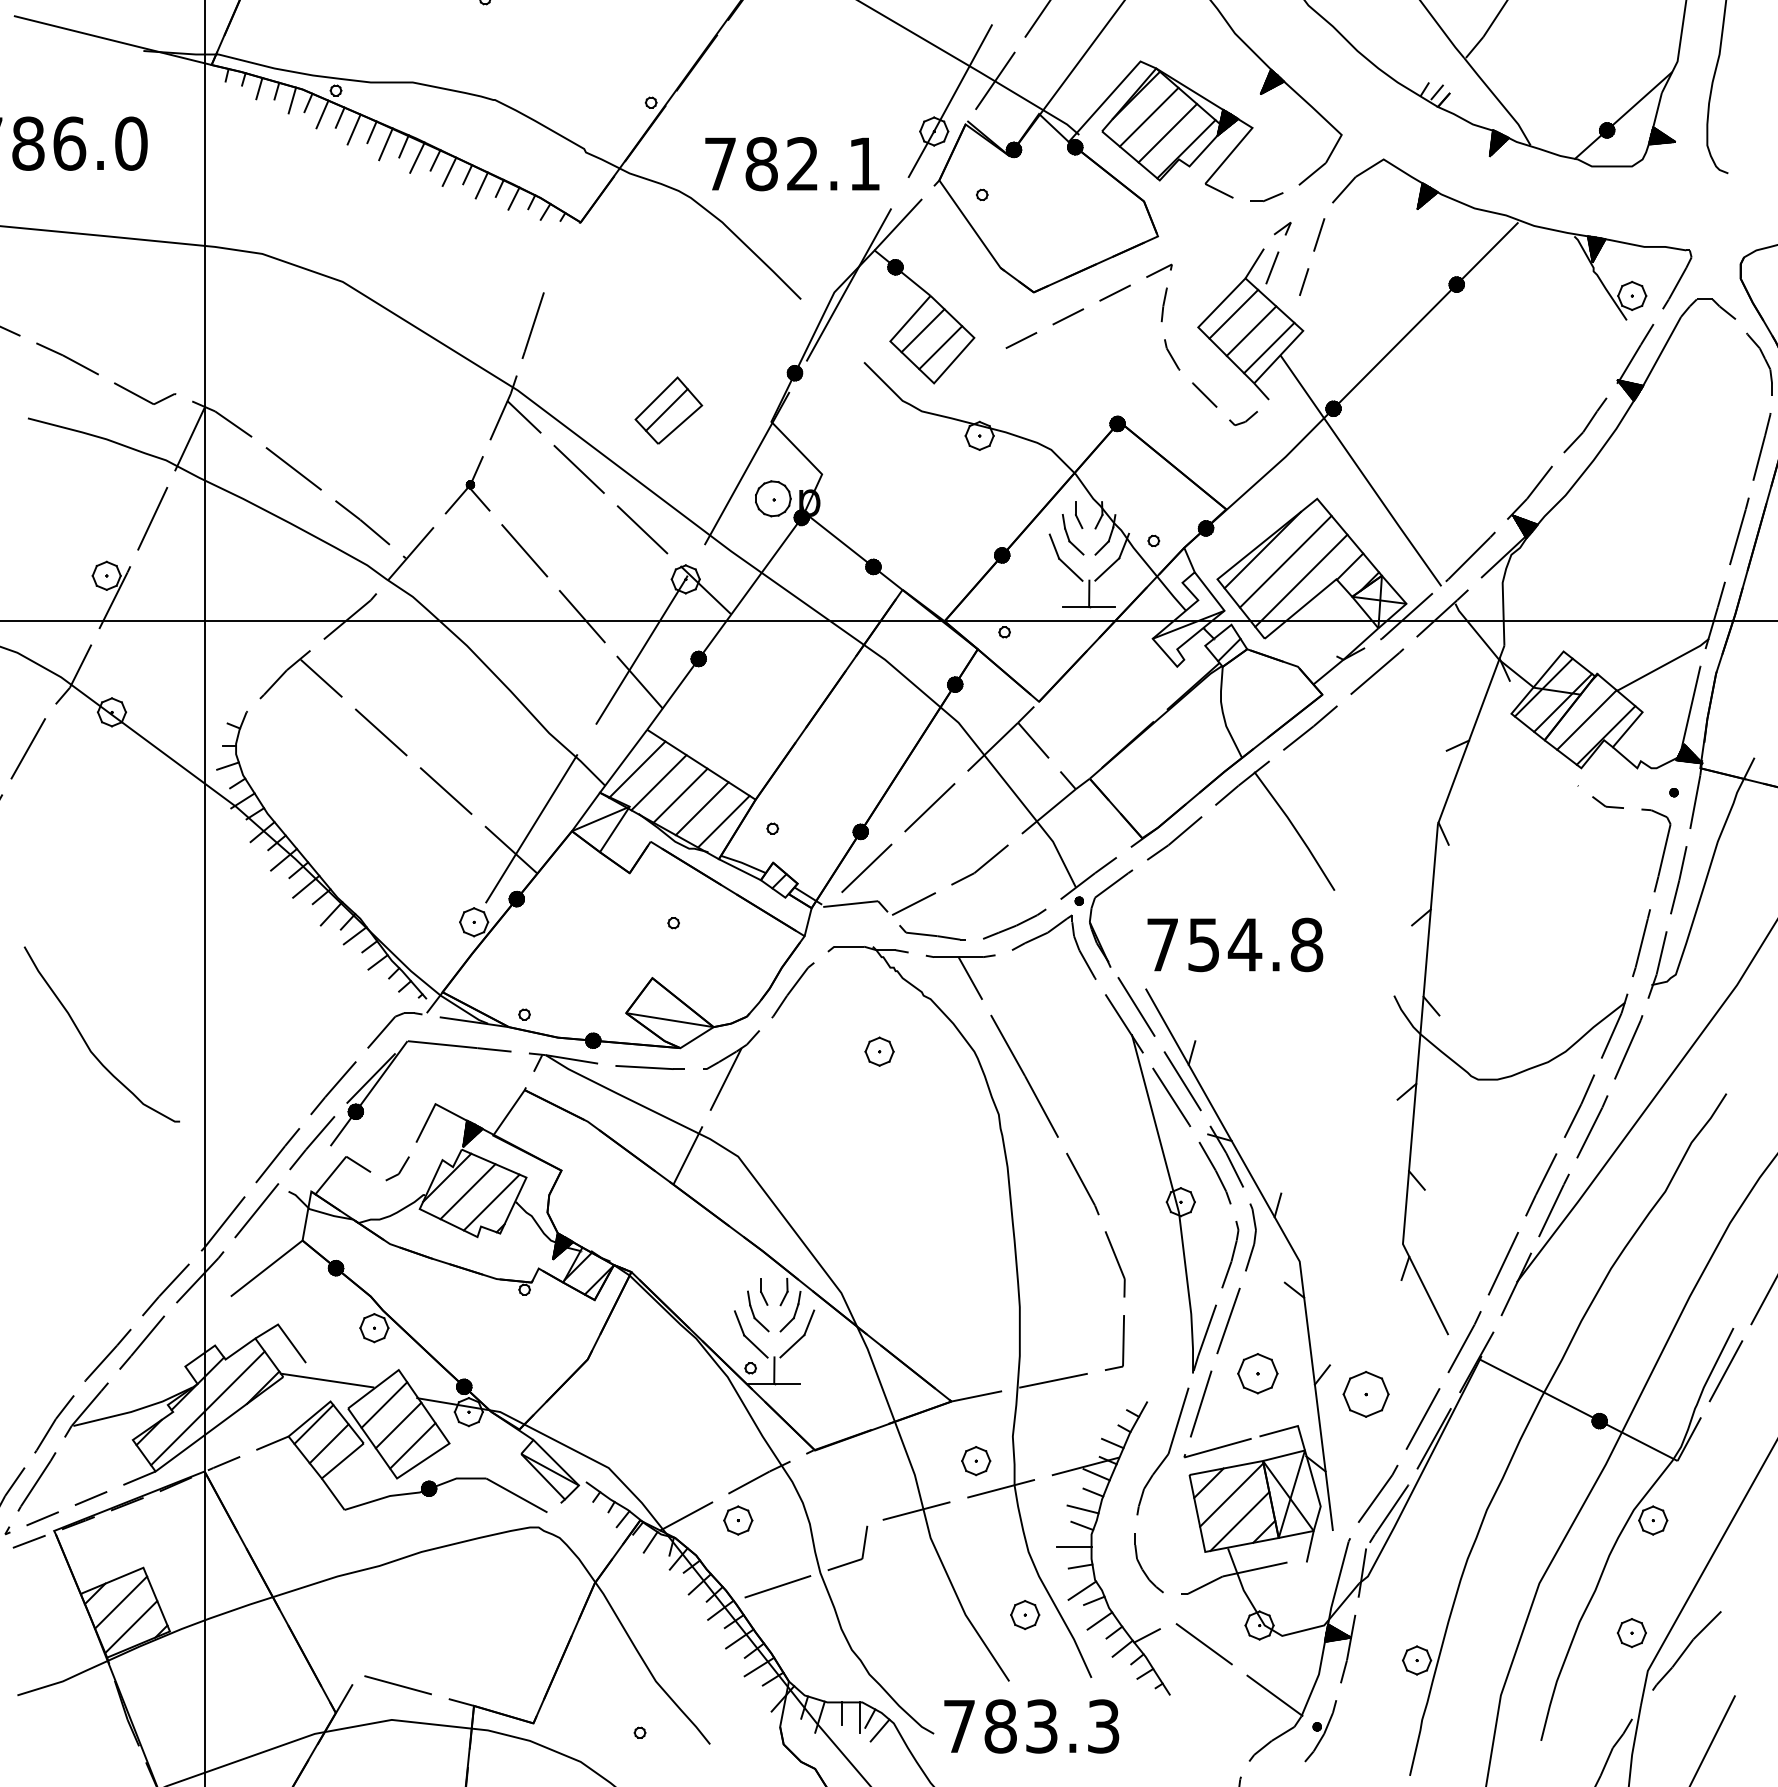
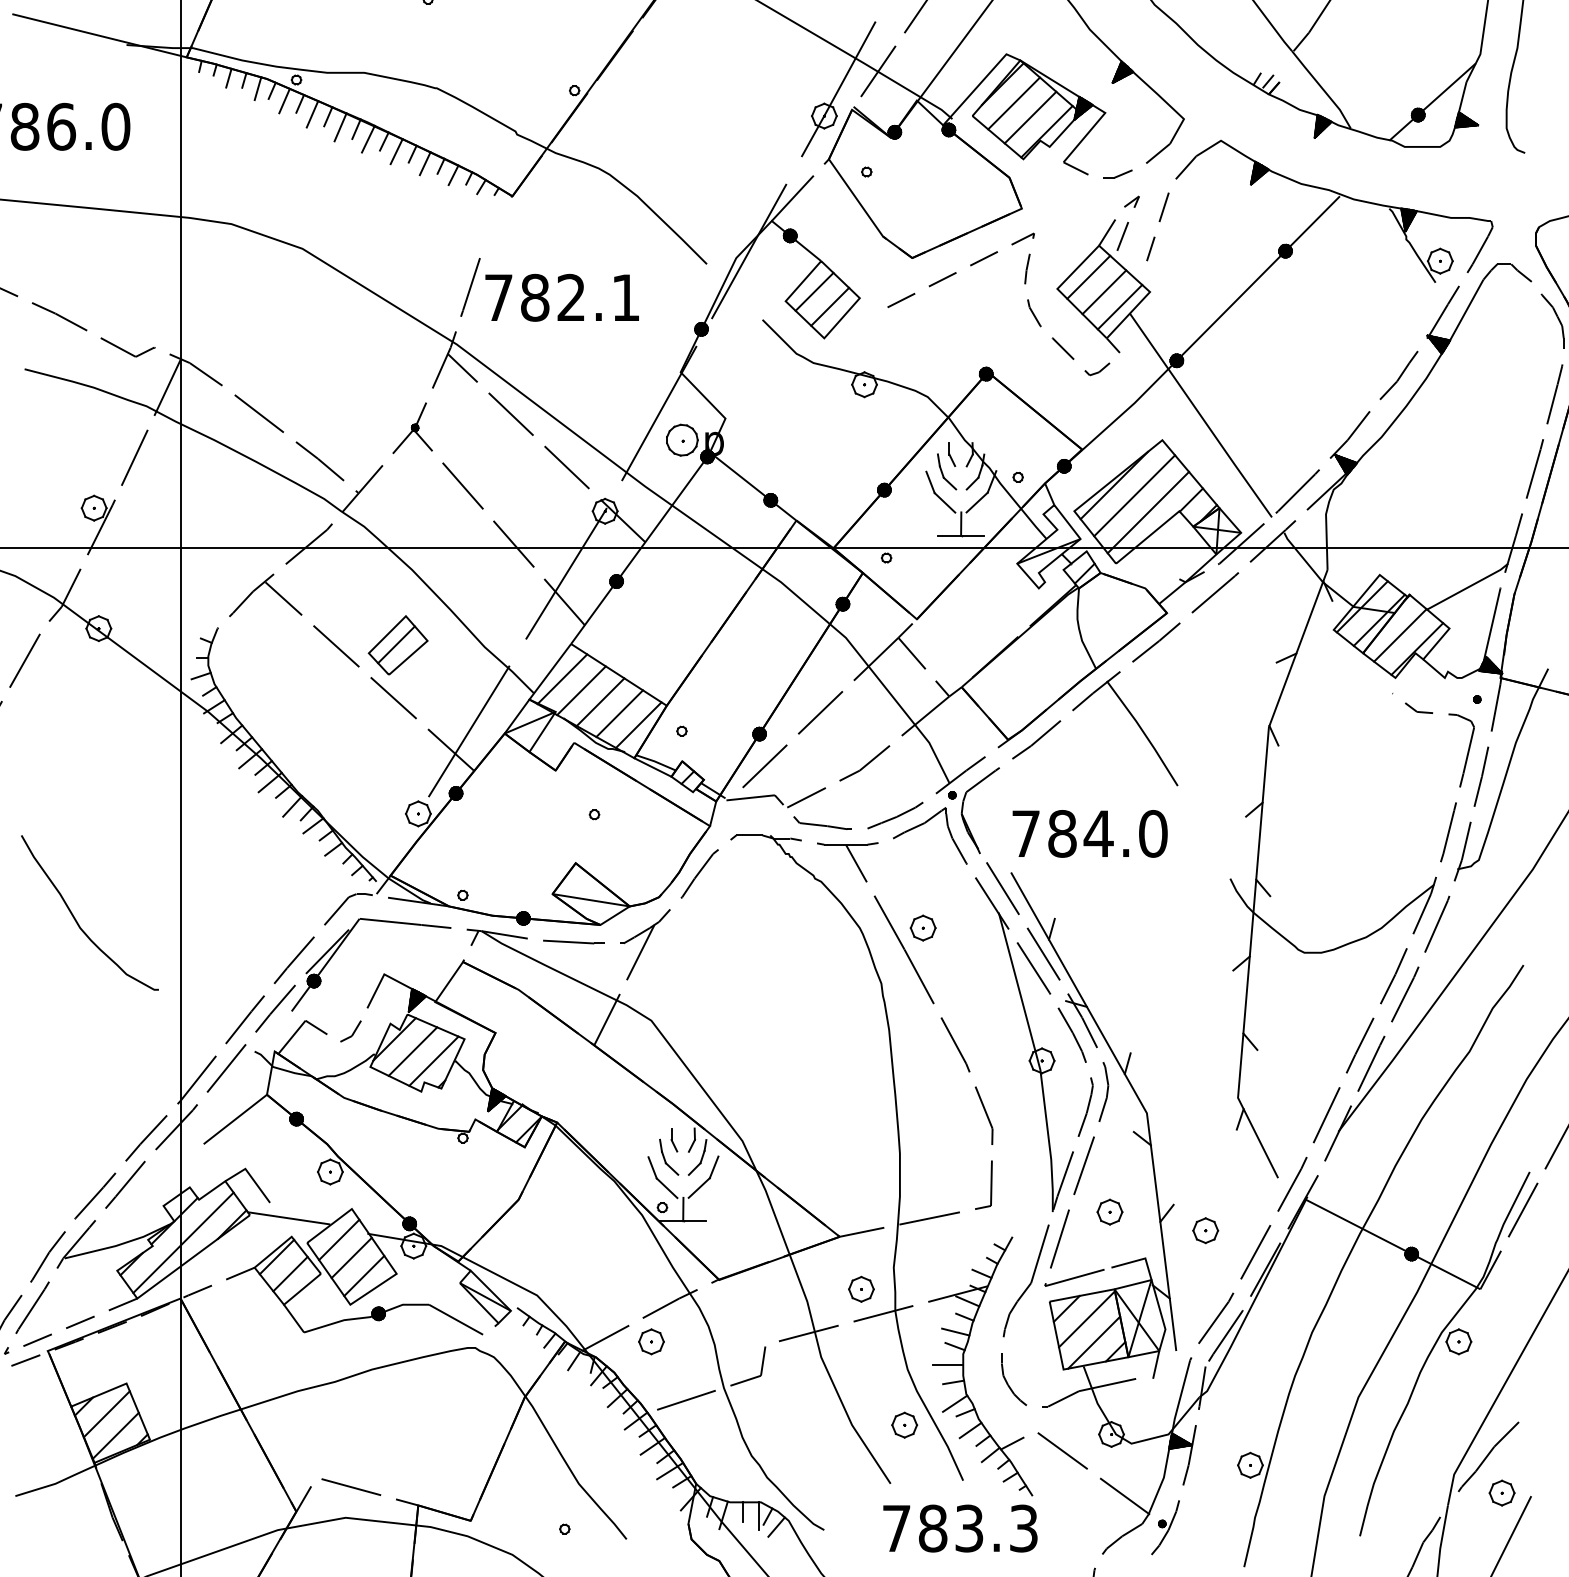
text: (791, 163) -> (561, 297), moved
part: (668, 410) -> (397, 645), moved
text: (1255, 944) -> (1107, 833), 754.8 -> 784.0
part: (878, 1051) -> (922, 927), moved
part: (1257, 1372) -> (1109, 1211), size x0.71
part: (1366, 1394) -> (1205, 1230), size x0.62
part: (1631, 1632) -> (1501, 1492), moved
text: (1031, 1726) -> (960, 1528), moved

